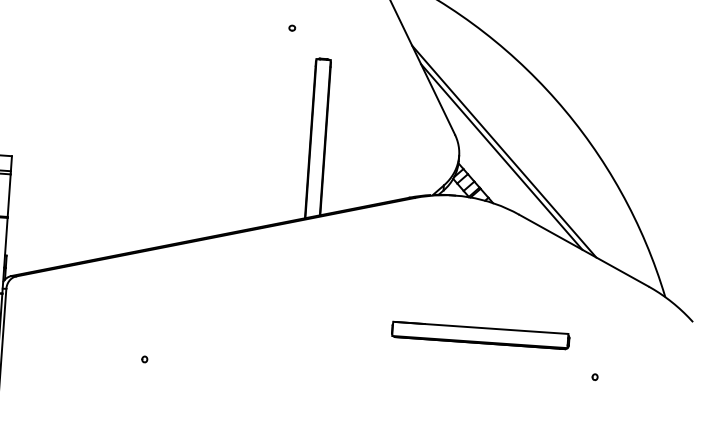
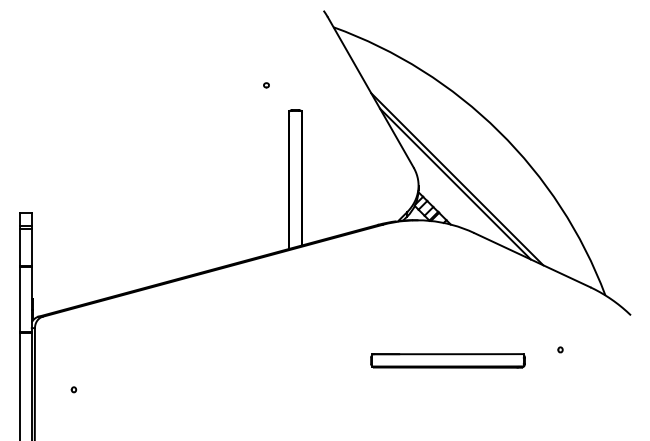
part: (480, 335) -> (447, 360), moved
part: (144, 359) -> (73, 389), moved
part: (595, 376) -> (560, 349), moved

